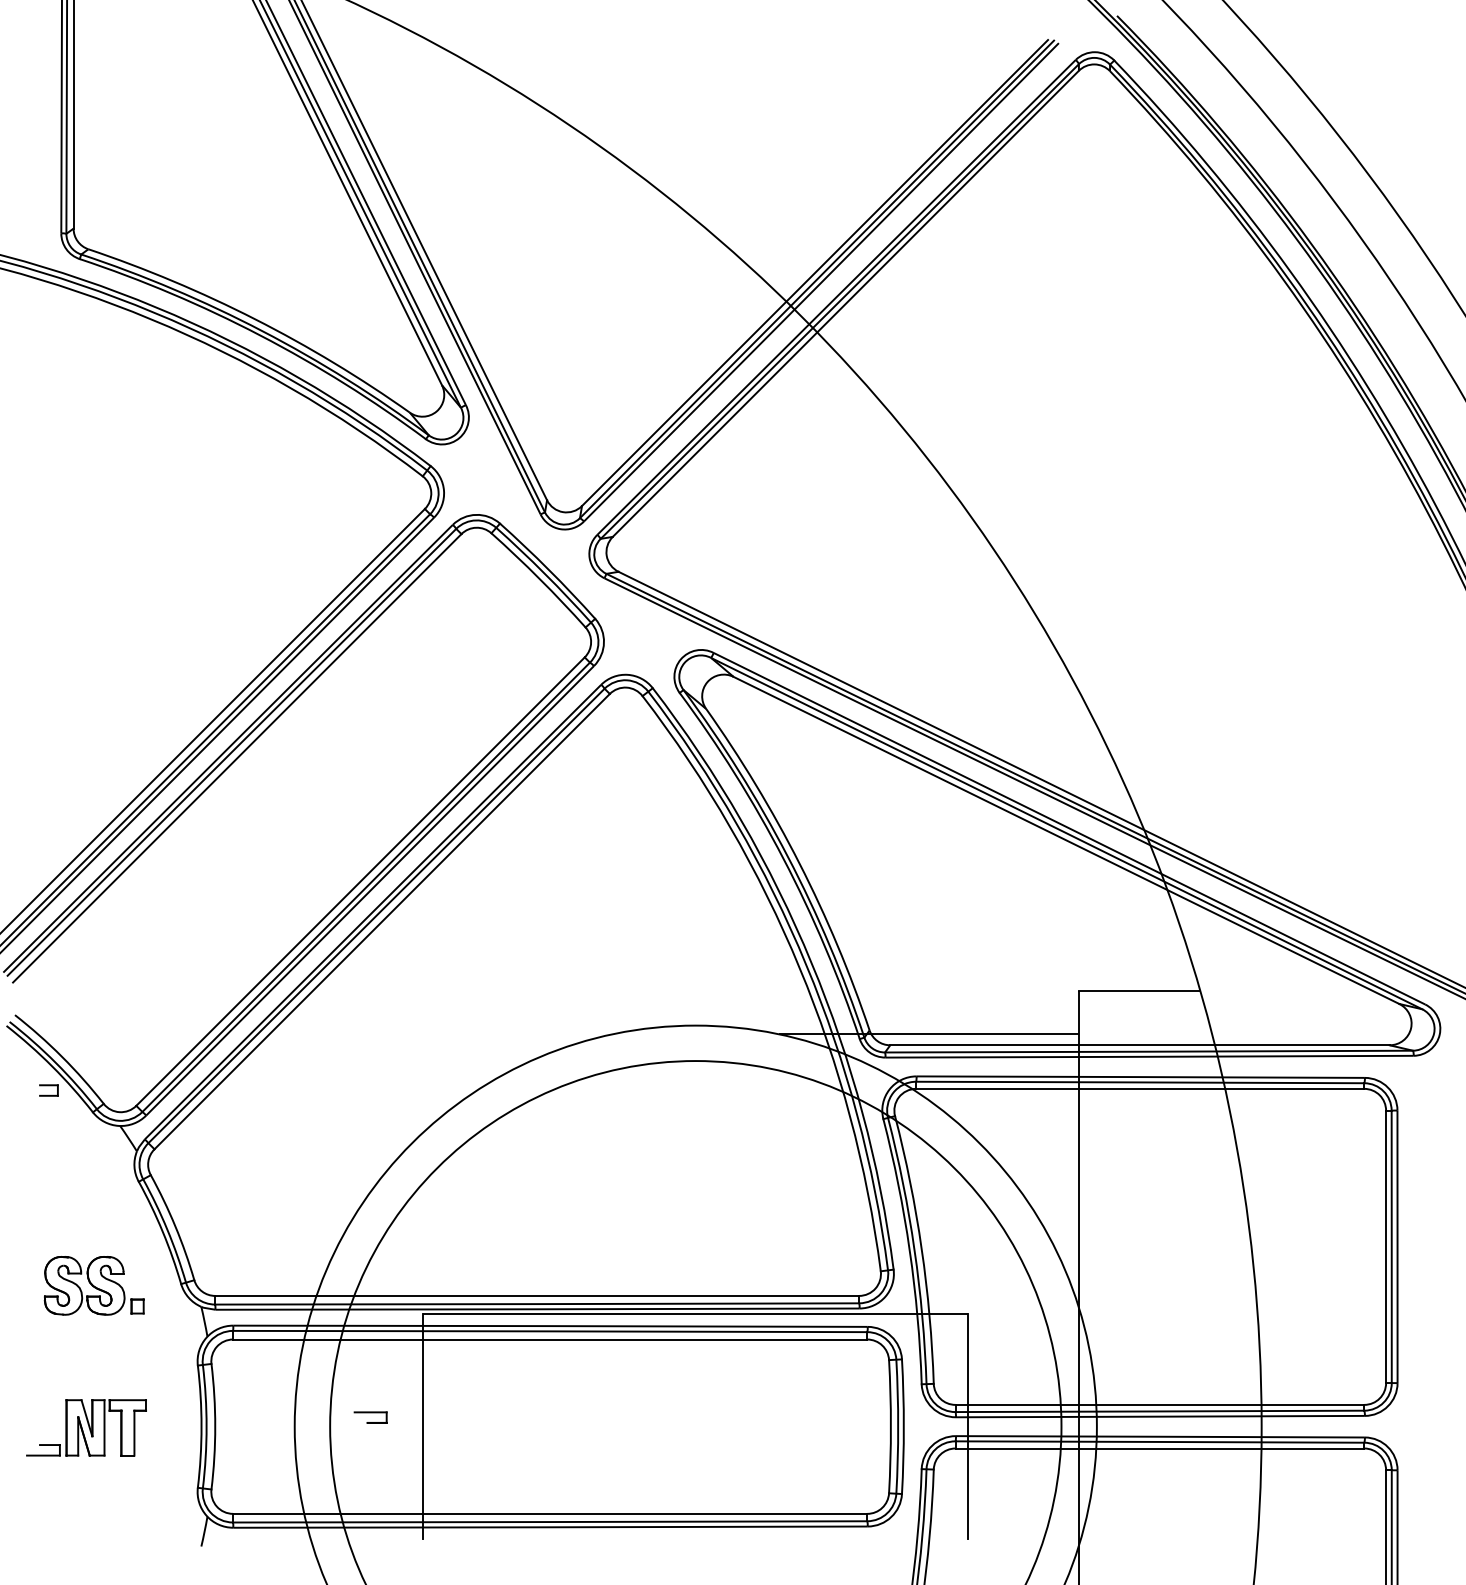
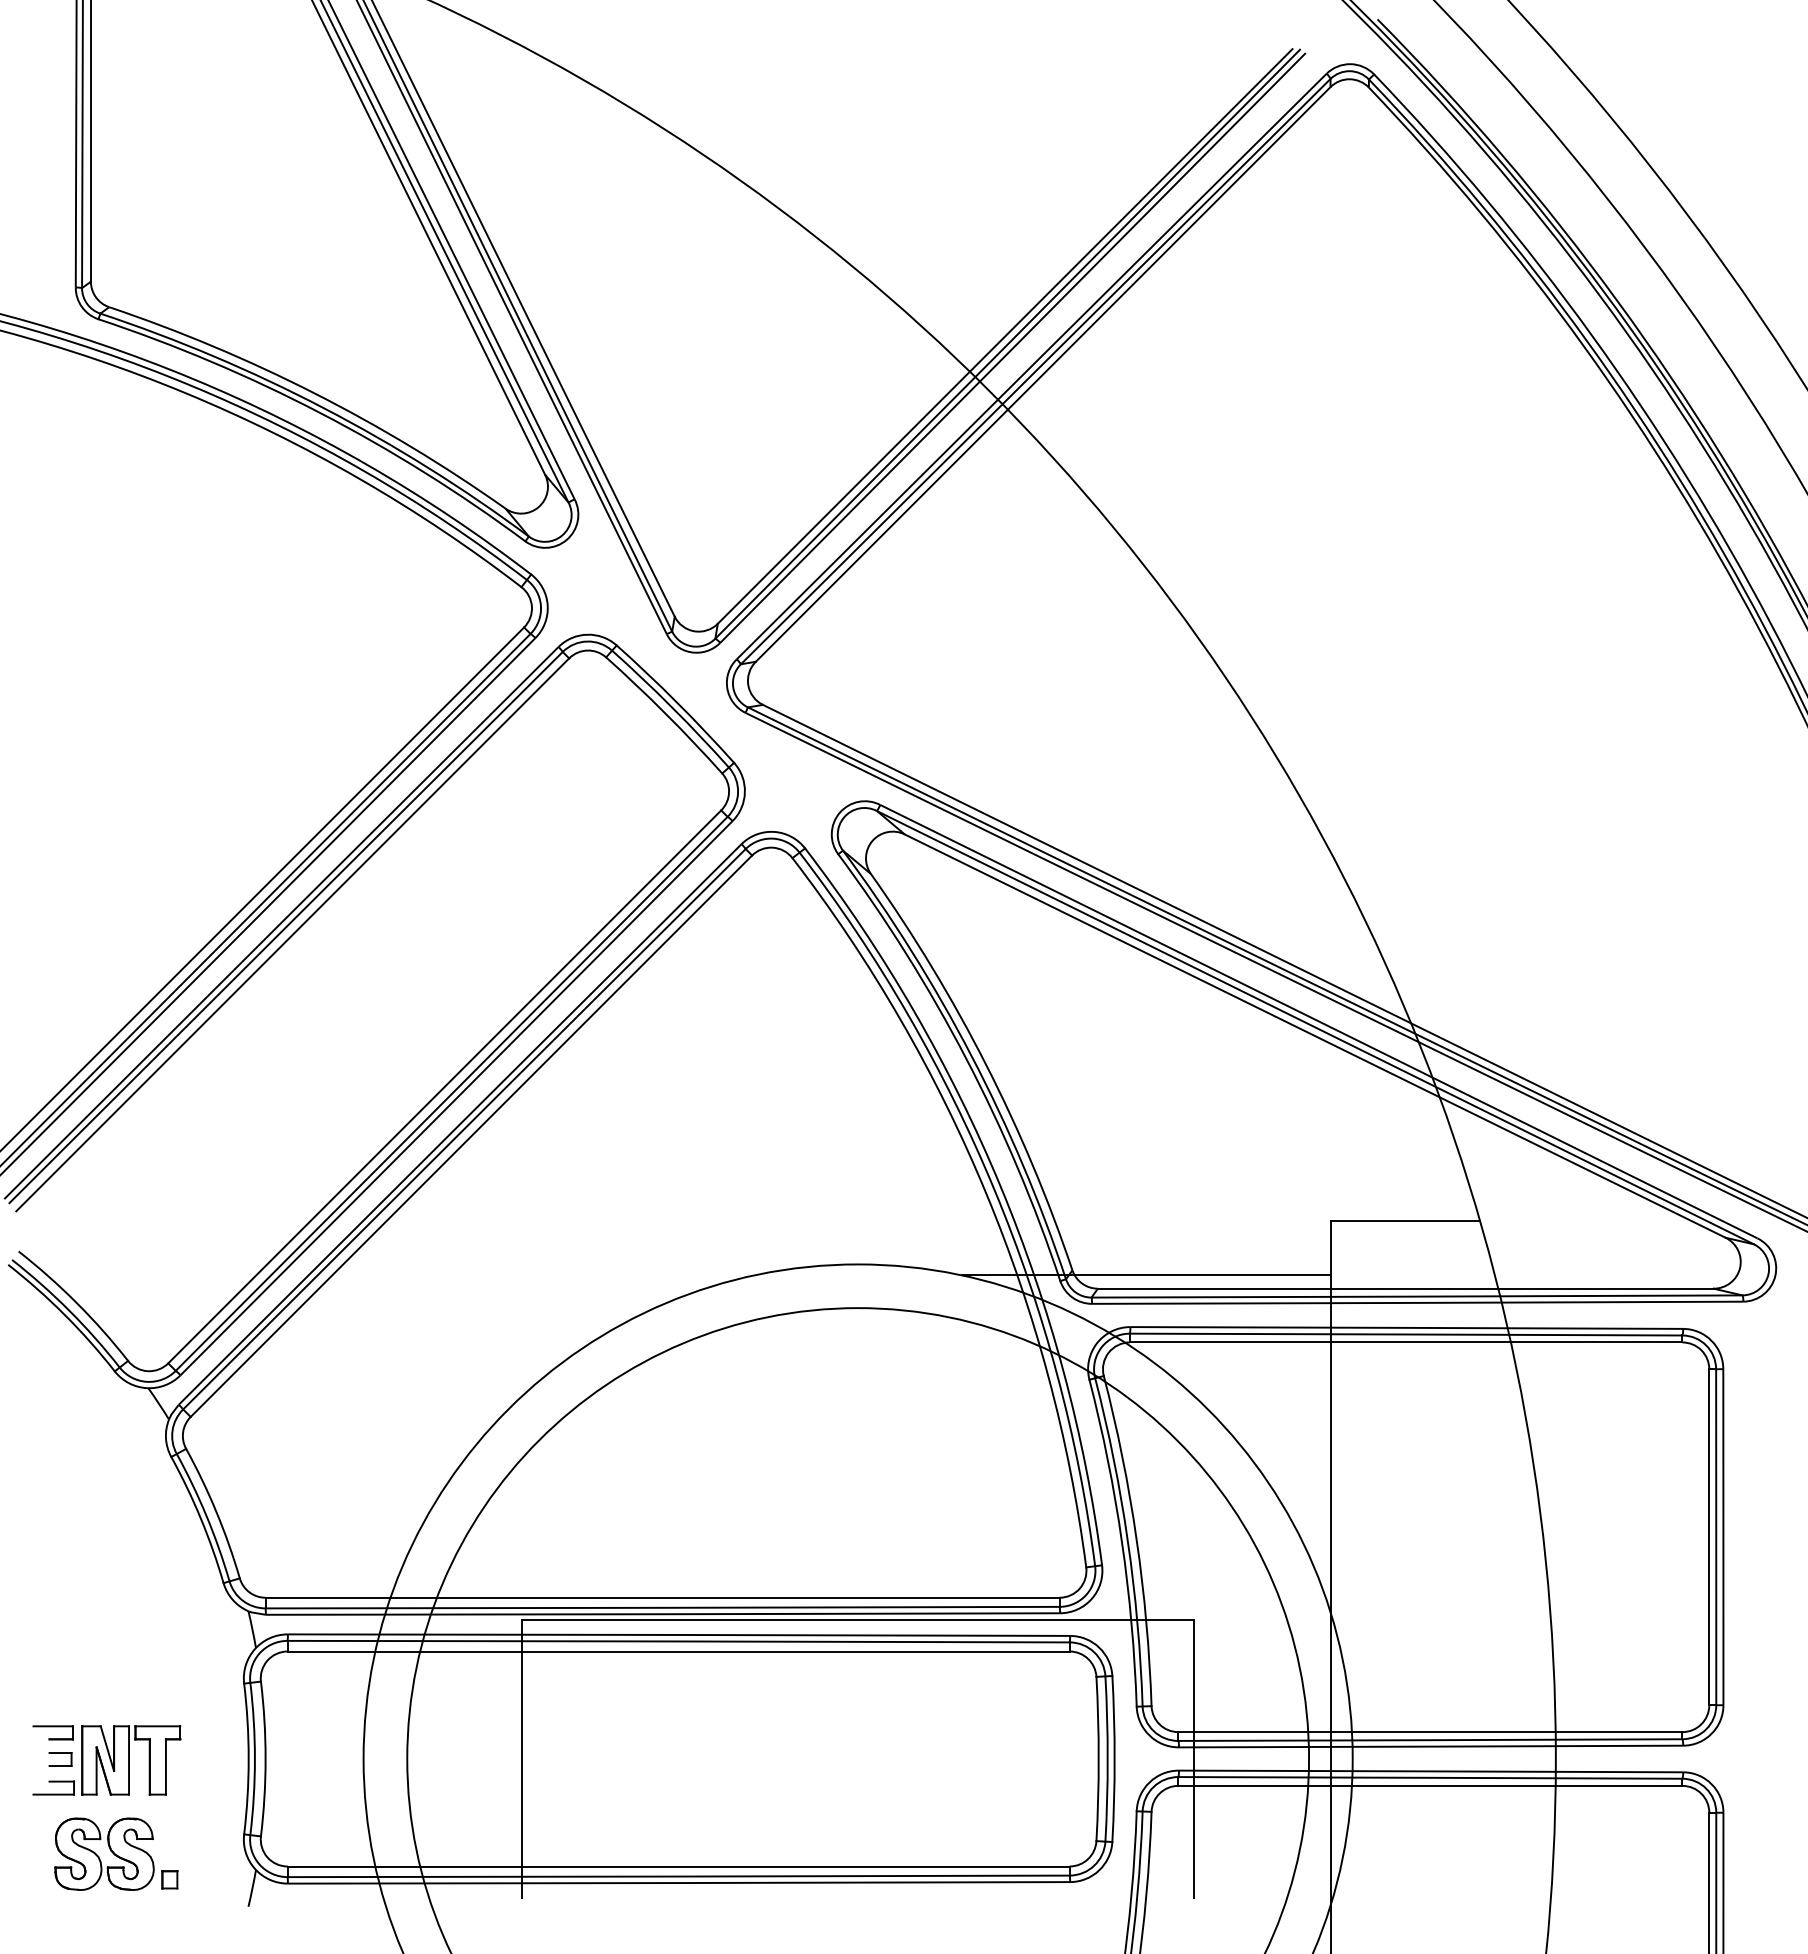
part: (48, 1090) -> (60, 1759), moved
part: (94, 1285) -> (116, 1853), moved
part: (370, 1417) -> (52, 1732), moved

